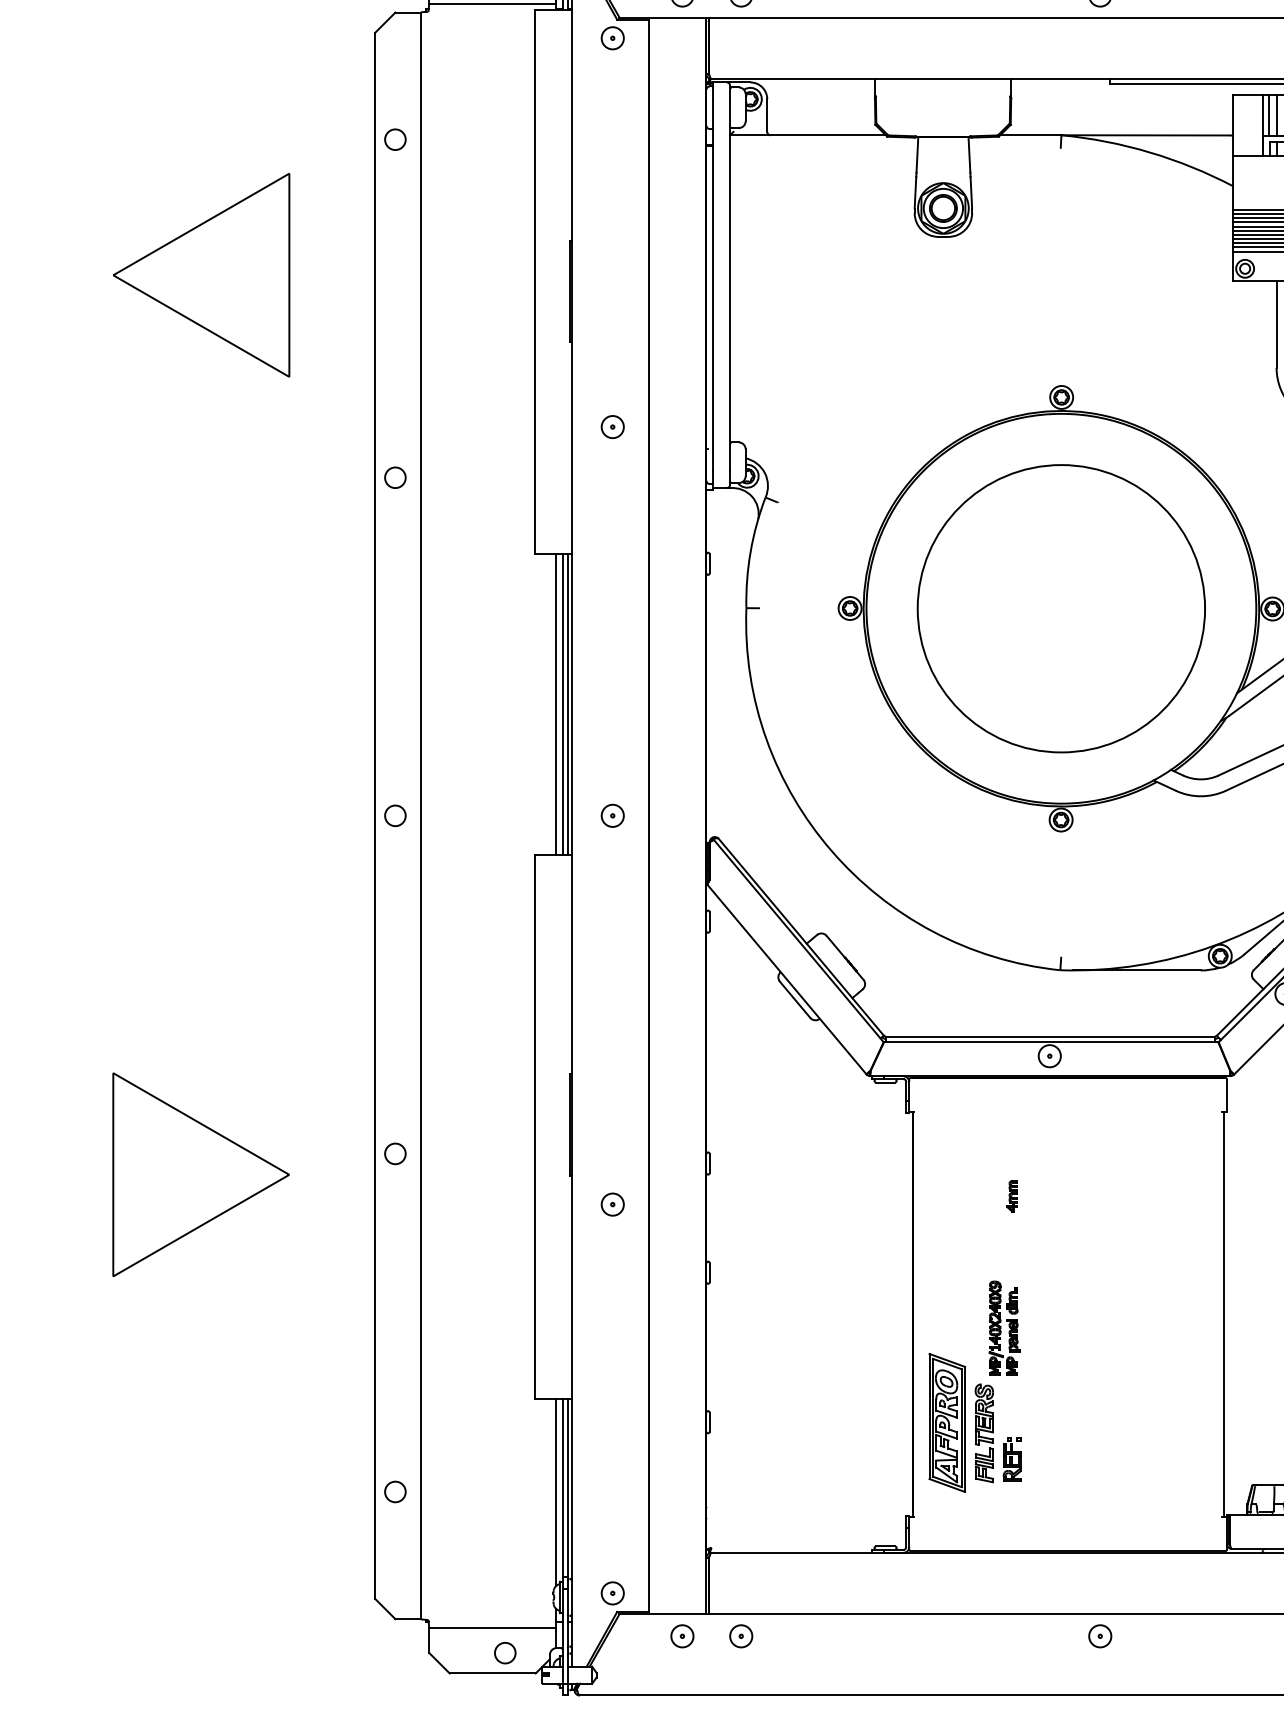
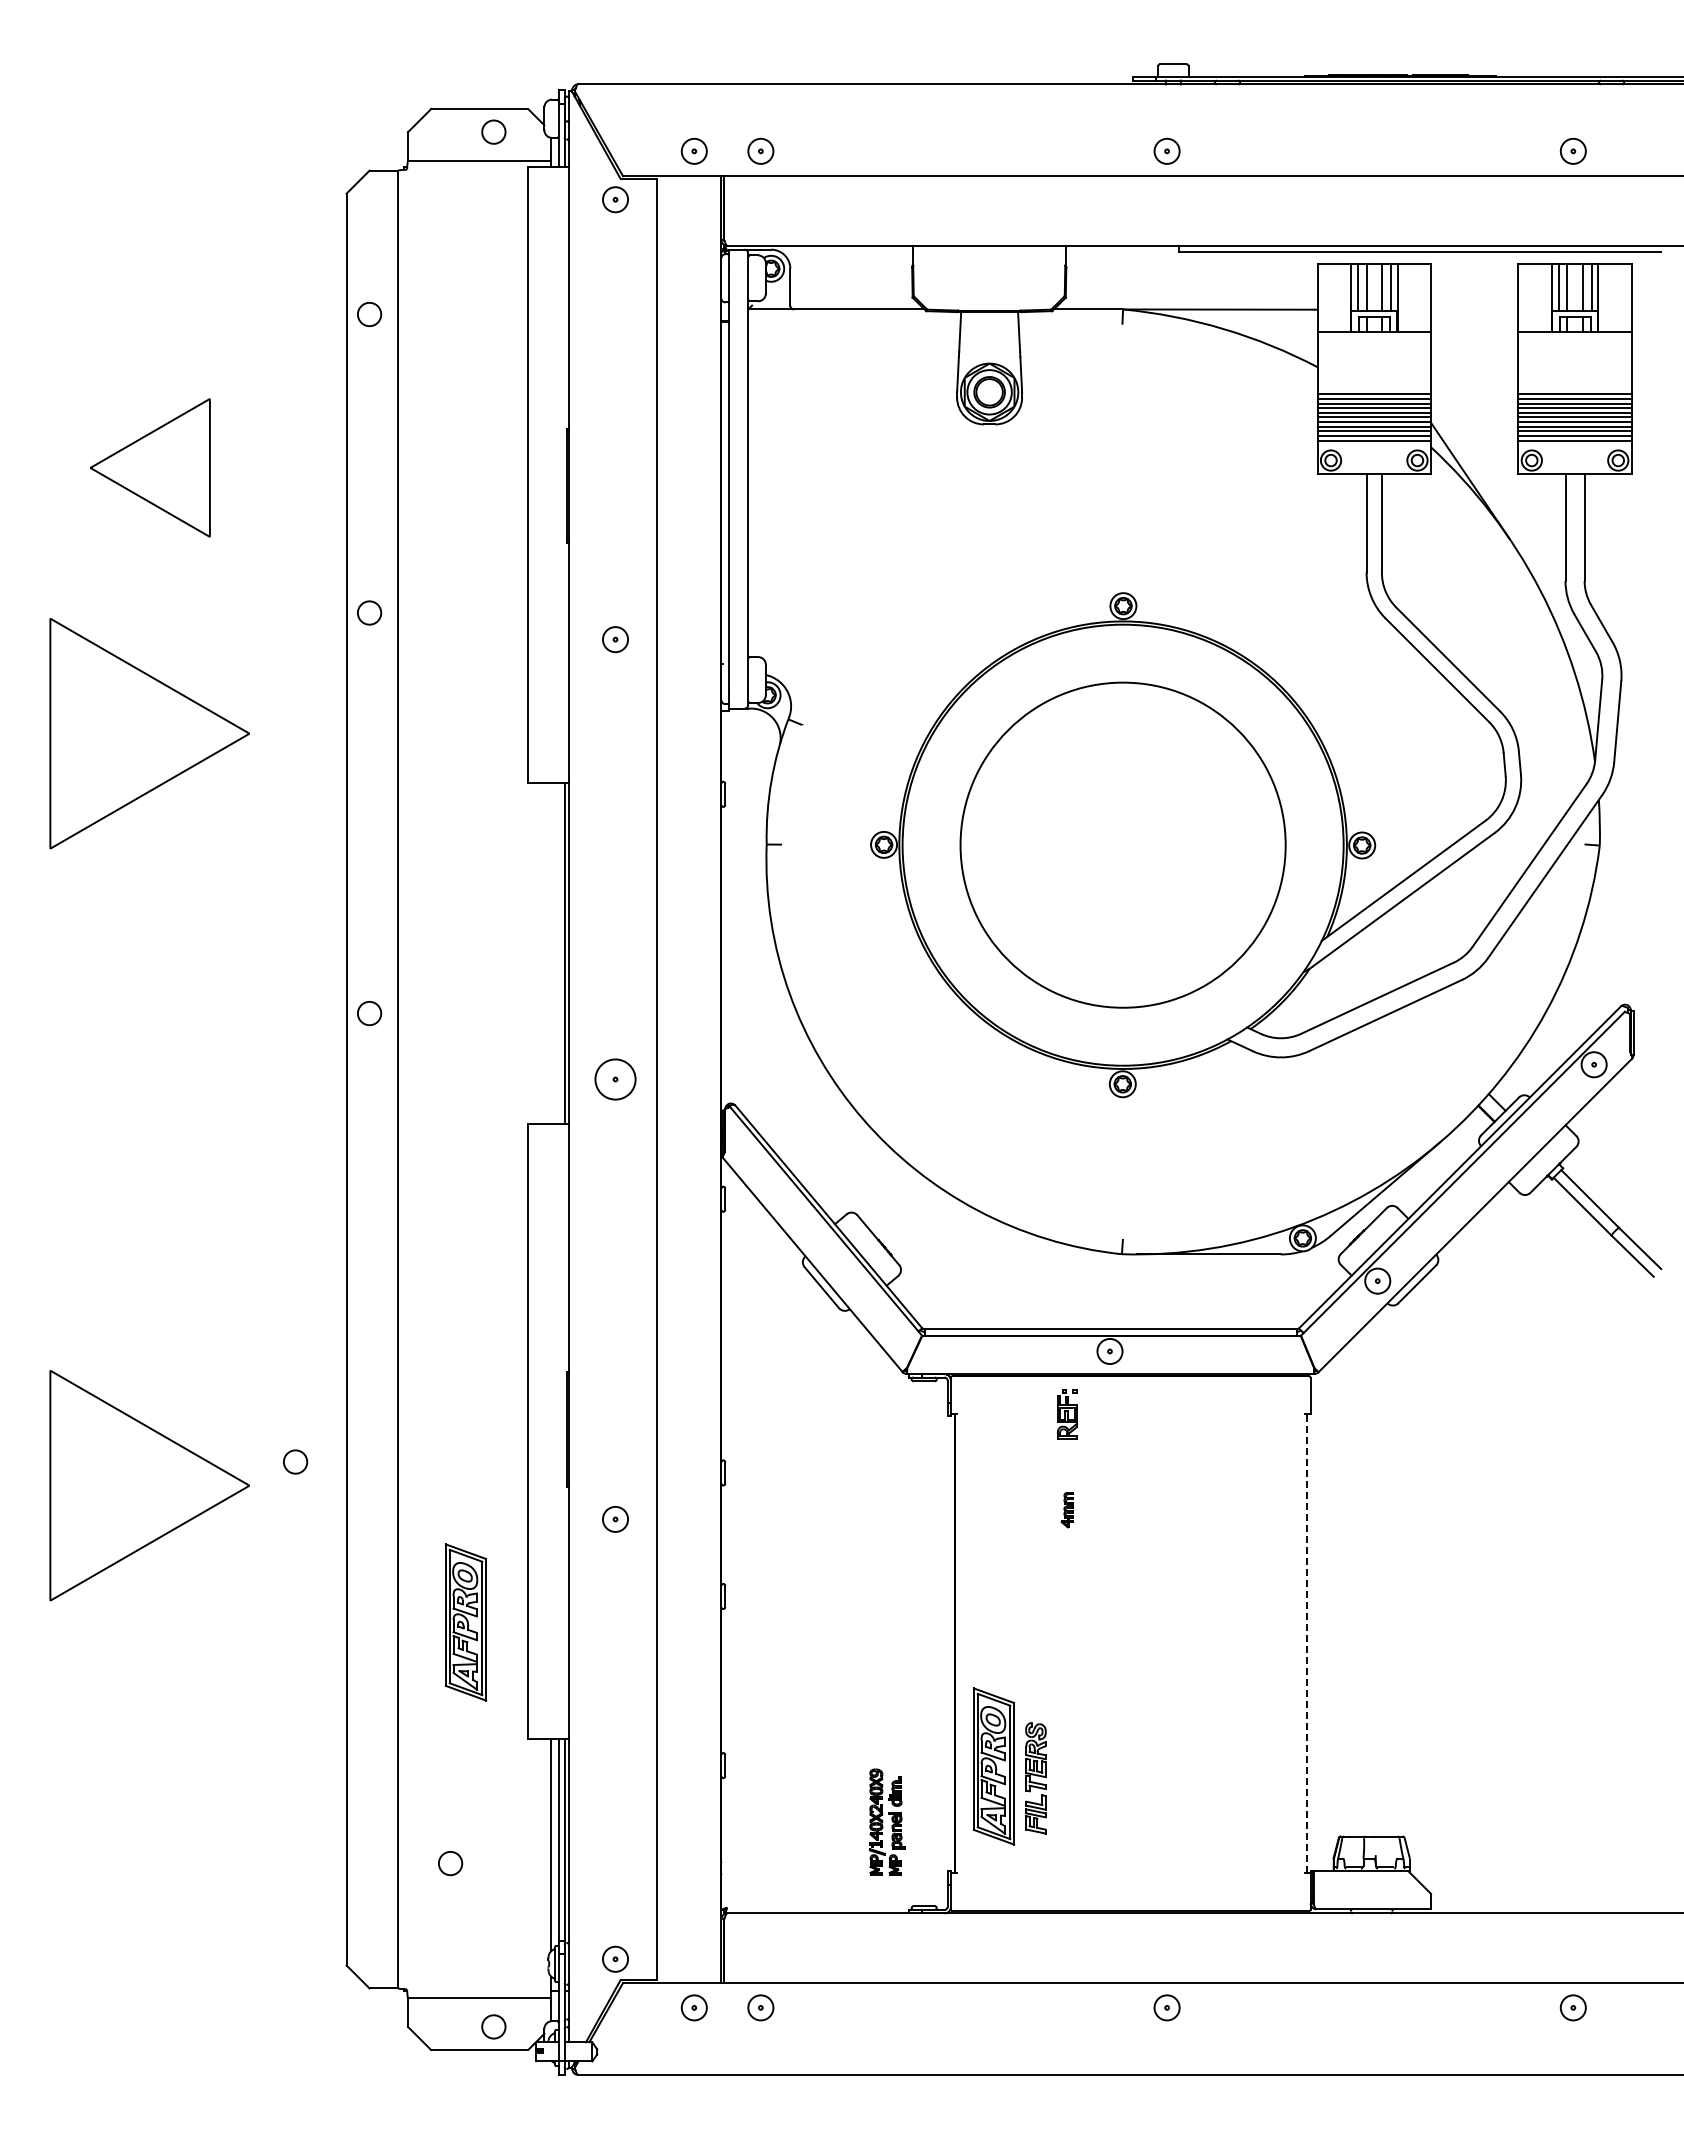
part: (201, 274) -> (150, 467), size x0.6
circle: (395, 477) -> (369, 612), moved
part: (200, 510) -> (149, 733), added
line: (556, 704) -> (551, 953), removed
line: (562, 704) -> (558, 953), removed
circle: (395, 815) -> (369, 1013), moved
circle: (612, 815) -> (615, 1079), size x1.6
circle: (395, 1153) -> (295, 1461), moved
part: (481, 1295) -> (466, 1622), added
line: (1223, 1314) -> (1306, 1643), solid -> dashed
part: (1005, 1327) -> (887, 1821), moved
part: (1012, 1460) -> (1067, 1414), moved
circle: (395, 1491) -> (450, 1863), moved

